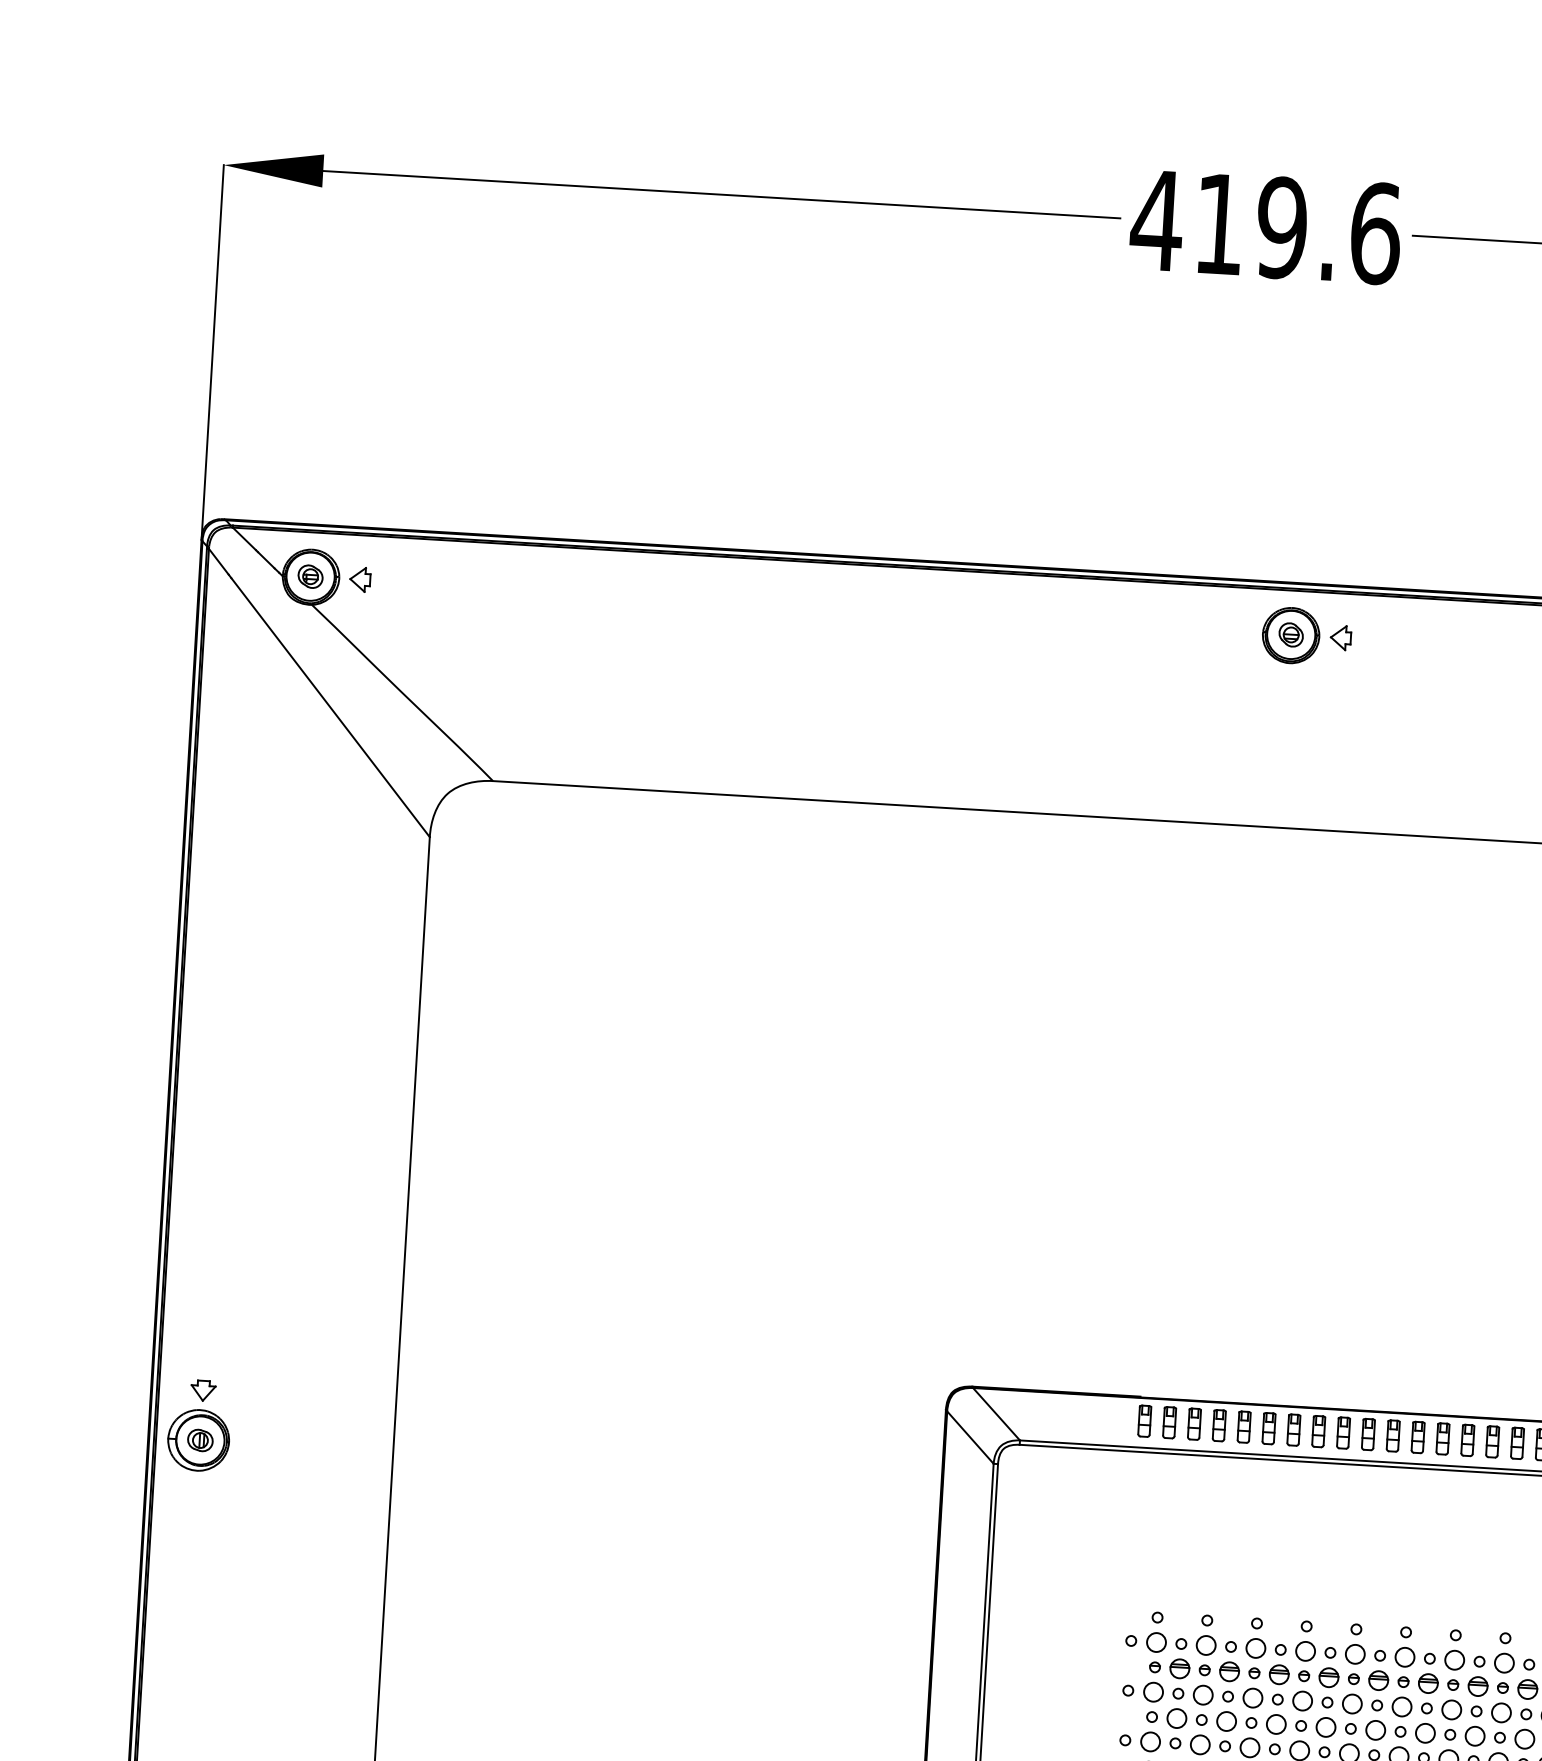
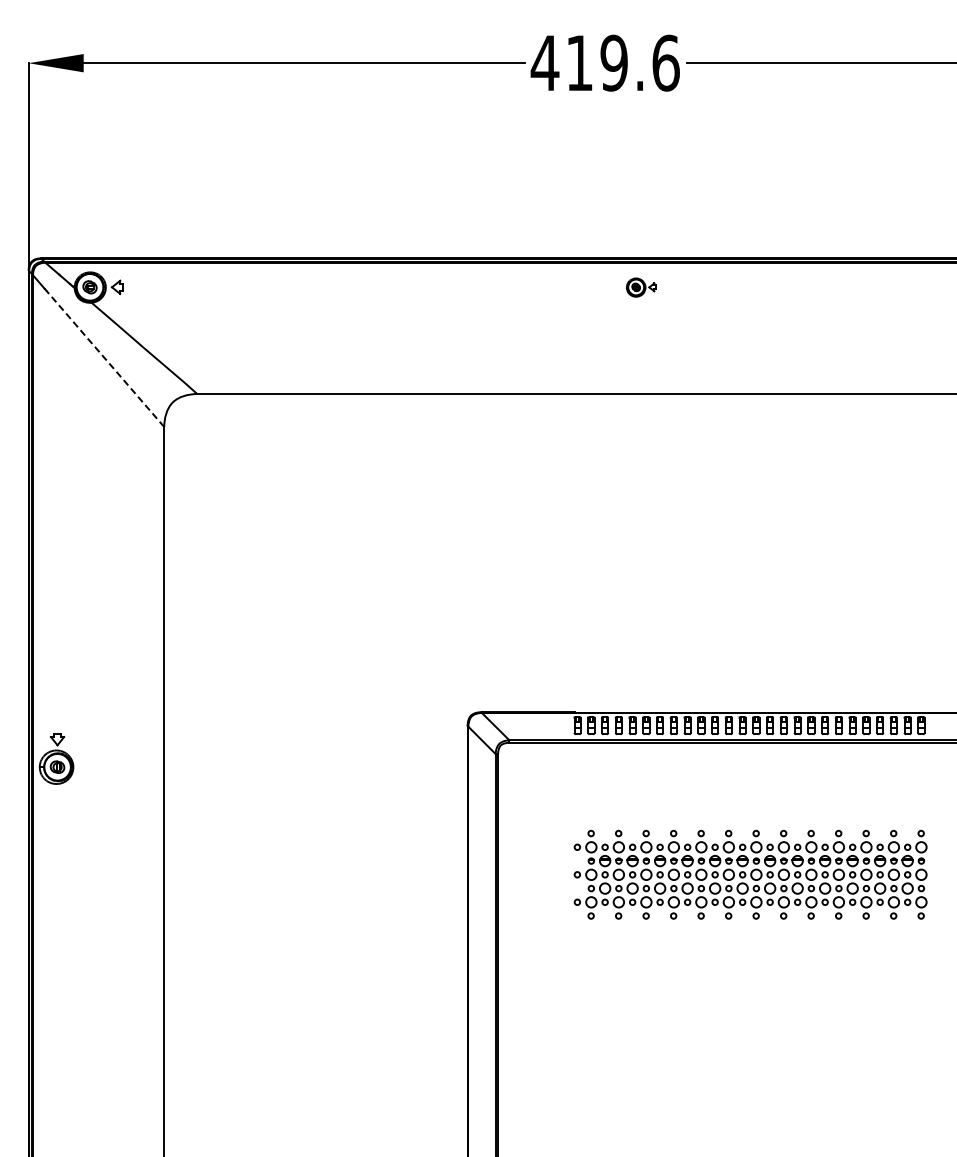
part: (1307, 636) -> (641, 287), size x0.6
line: (330, 706) -> (105, 358), solid -> dashed

